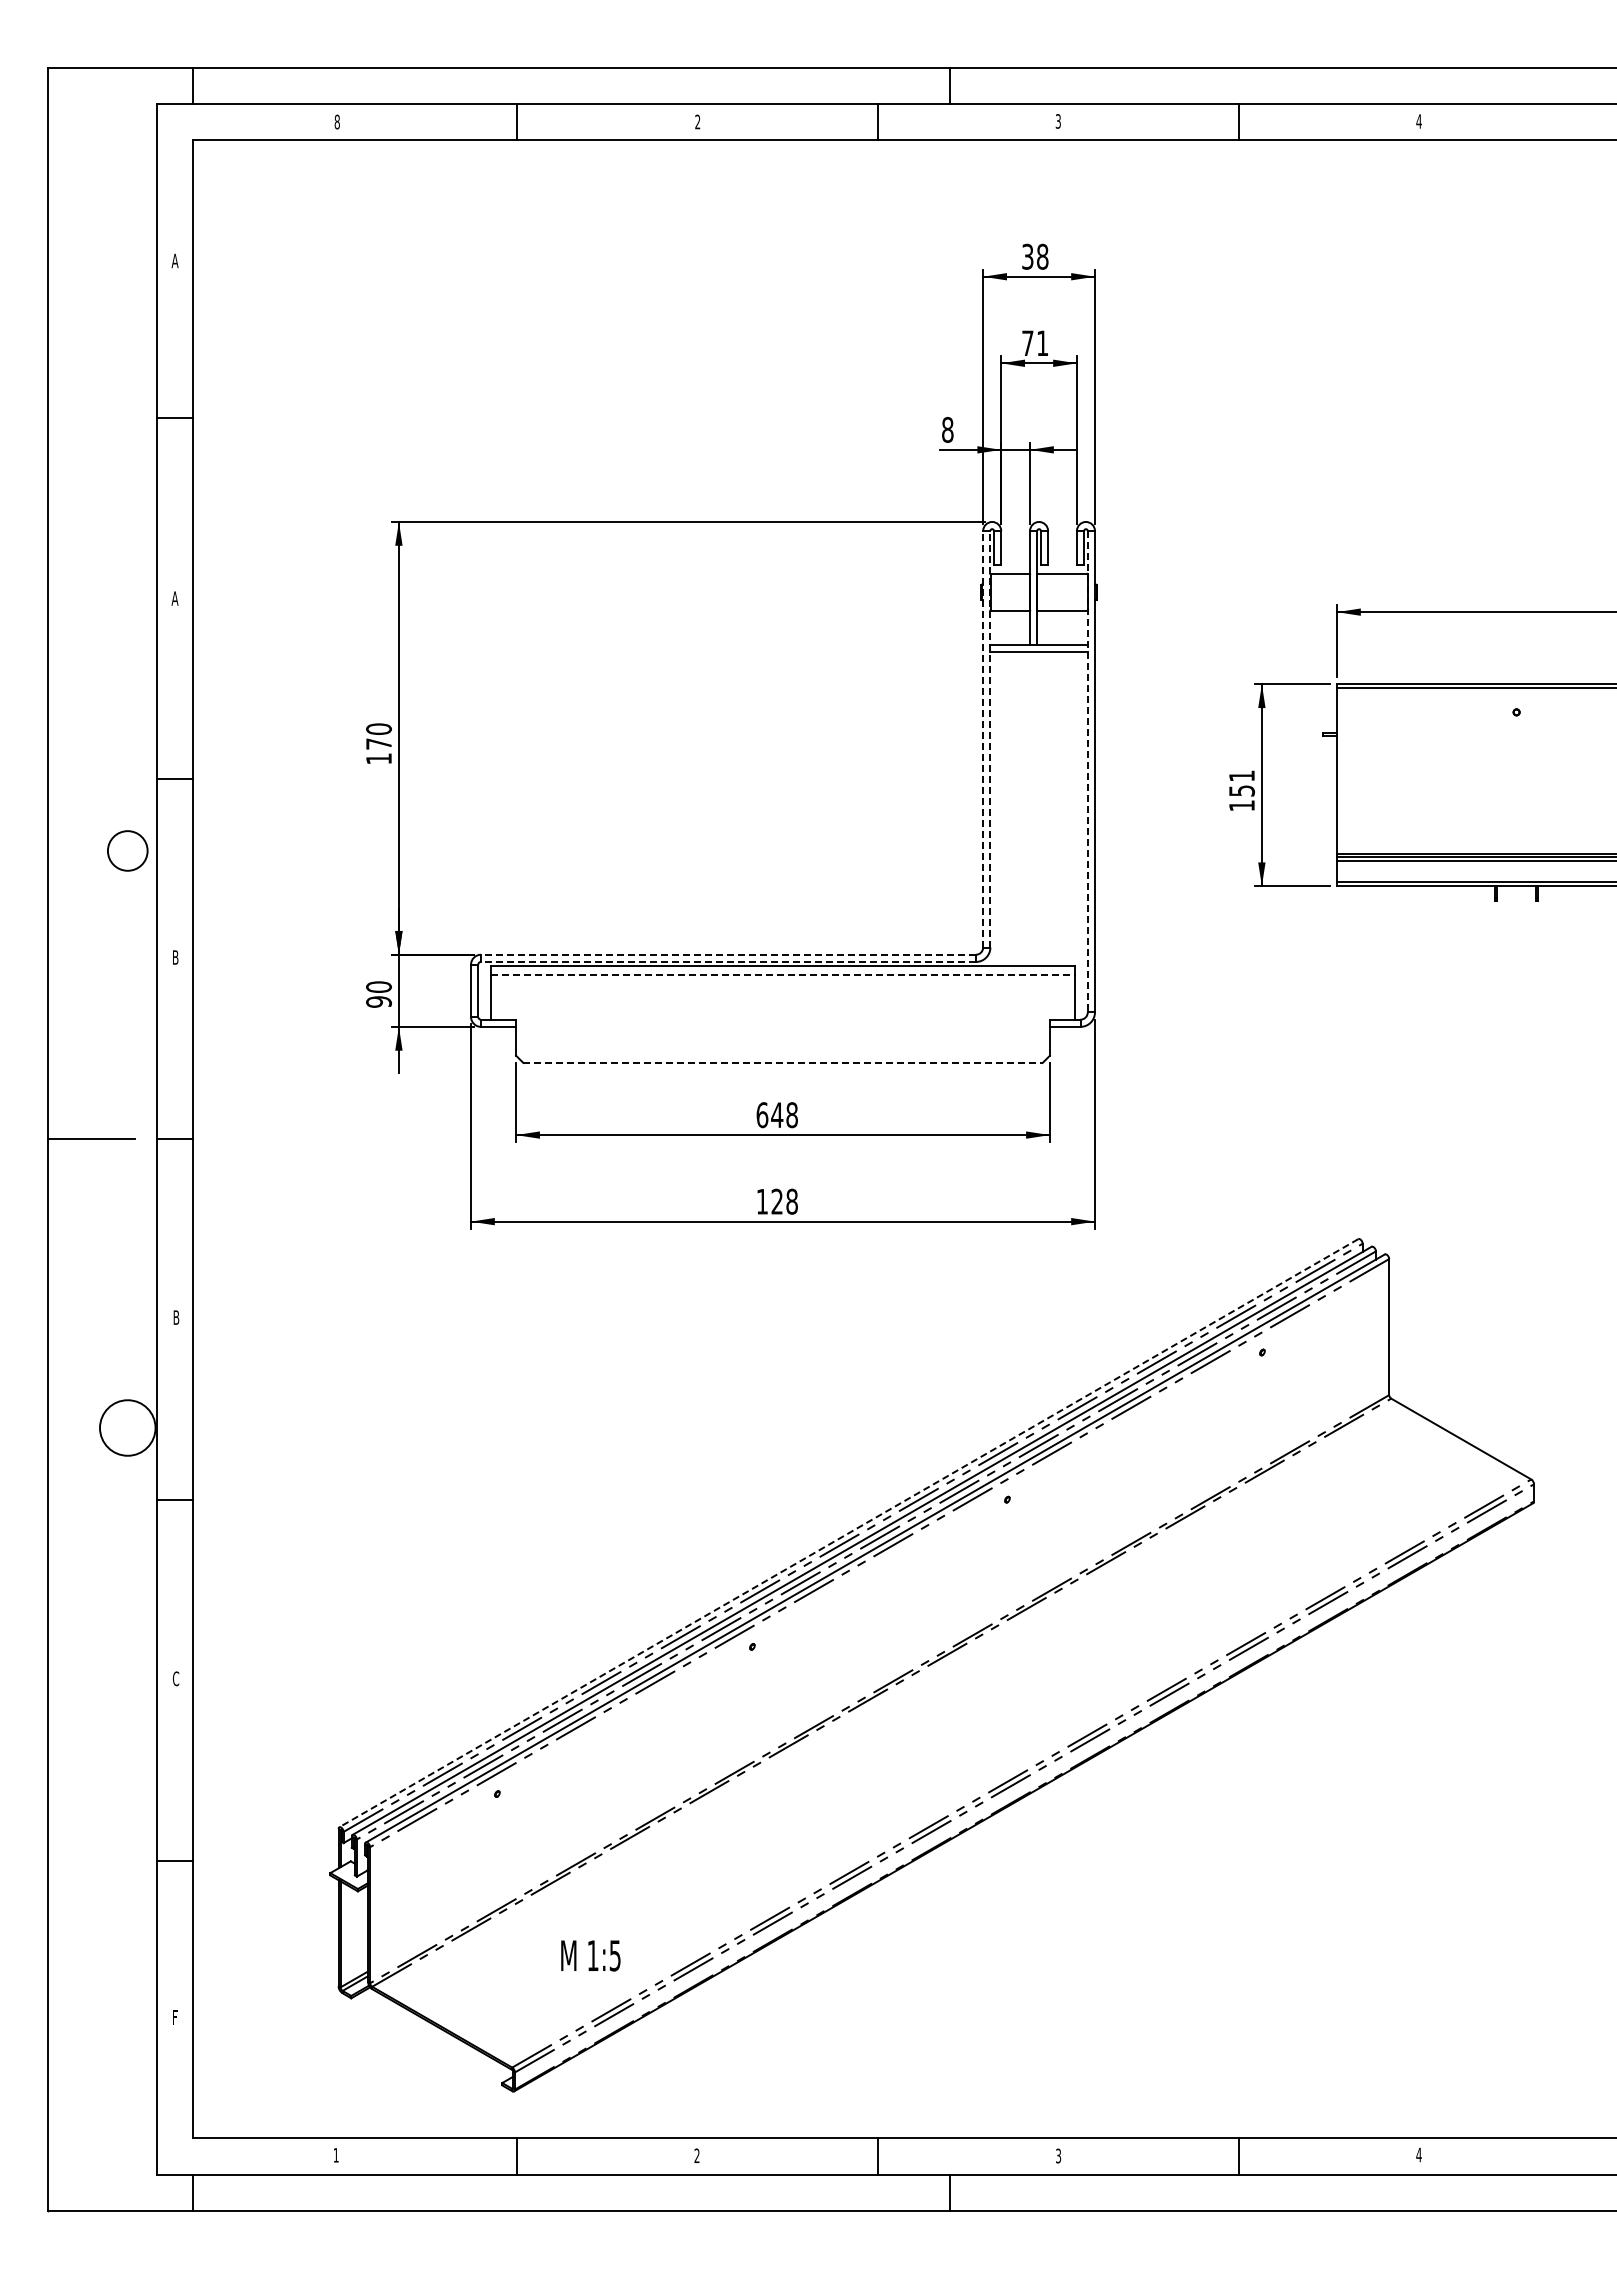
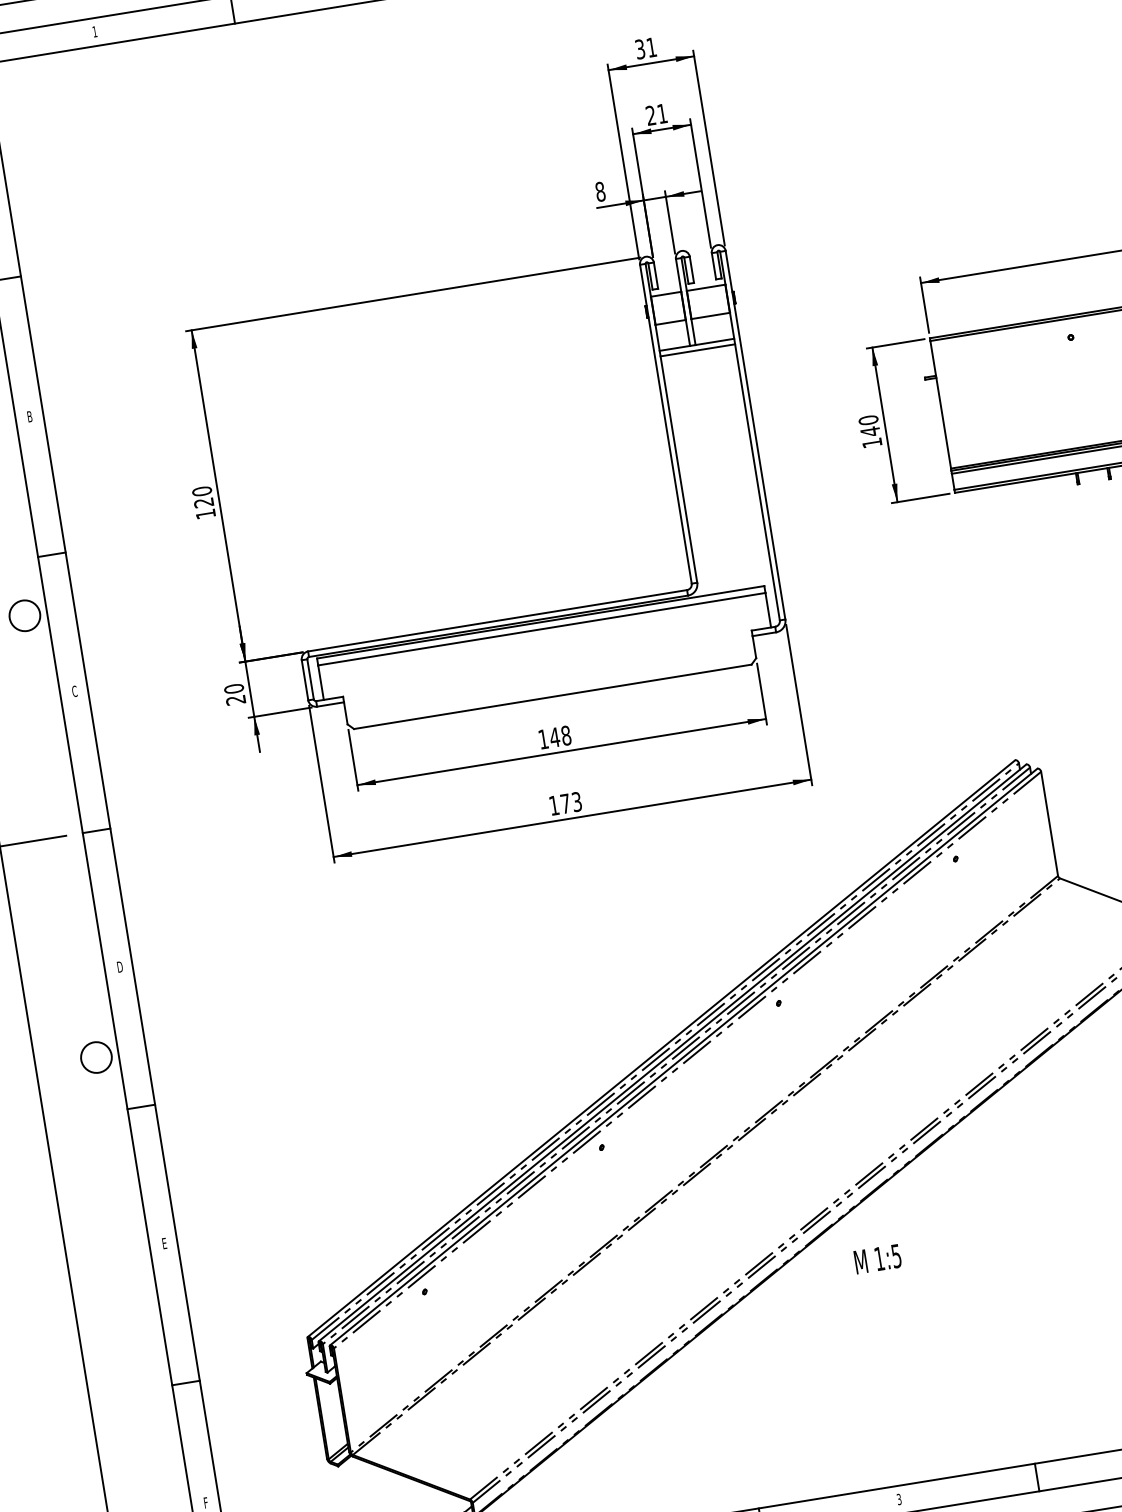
text: (336, 121) -> (94, 31), 8 -> 1
text: (1042, 256) -> (651, 47), 38 -> 31
text: (1027, 342) -> (650, 115), 71 -> 21
text: (174, 598) -> (29, 416), A -> B
line: (983, 738) -> (666, 423), dashed -> solid
line: (990, 738) -> (671, 422), dashed -> solid
text: (378, 743) -> (203, 502), 170 -> 120
line: (1087, 771) -> (749, 435), dashed -> solid
text: (1241, 783) -> (869, 426), 151 -> 140
line: (728, 954) -> (497, 620), dashed -> solid
text: (175, 957) -> (74, 691), B -> C
line: (728, 961) -> (498, 625), dashed -> solid
line: (783, 974) -> (542, 629), dashed -> solid
text: (379, 1001) -> (236, 699), 90 -> 20
line: (783, 1062) -> (553, 696), dashed -> solid
text: (762, 1115) -> (543, 739), 648 -> 148
text: (784, 1201) -> (571, 802), 128 -> 173
text: (176, 1317) -> (120, 966), B -> D
circle: (127, 1427) -> (96, 1057), size x0.71
line: (848, 1533) -> (661, 1048), dashed -> solid
text: (175, 1678) -> (164, 1243), C -> E
text: (590, 1955) -> (877, 1259), moved

